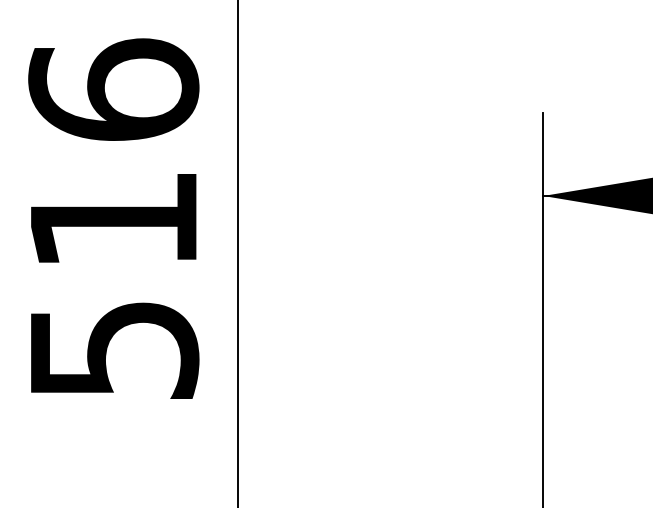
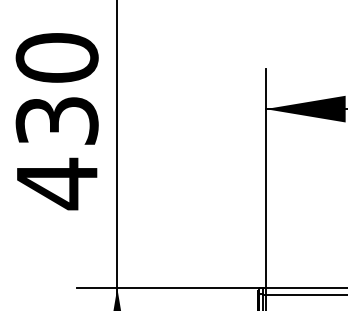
text: (112, 221) -> (56, 121), 516 -> 430

